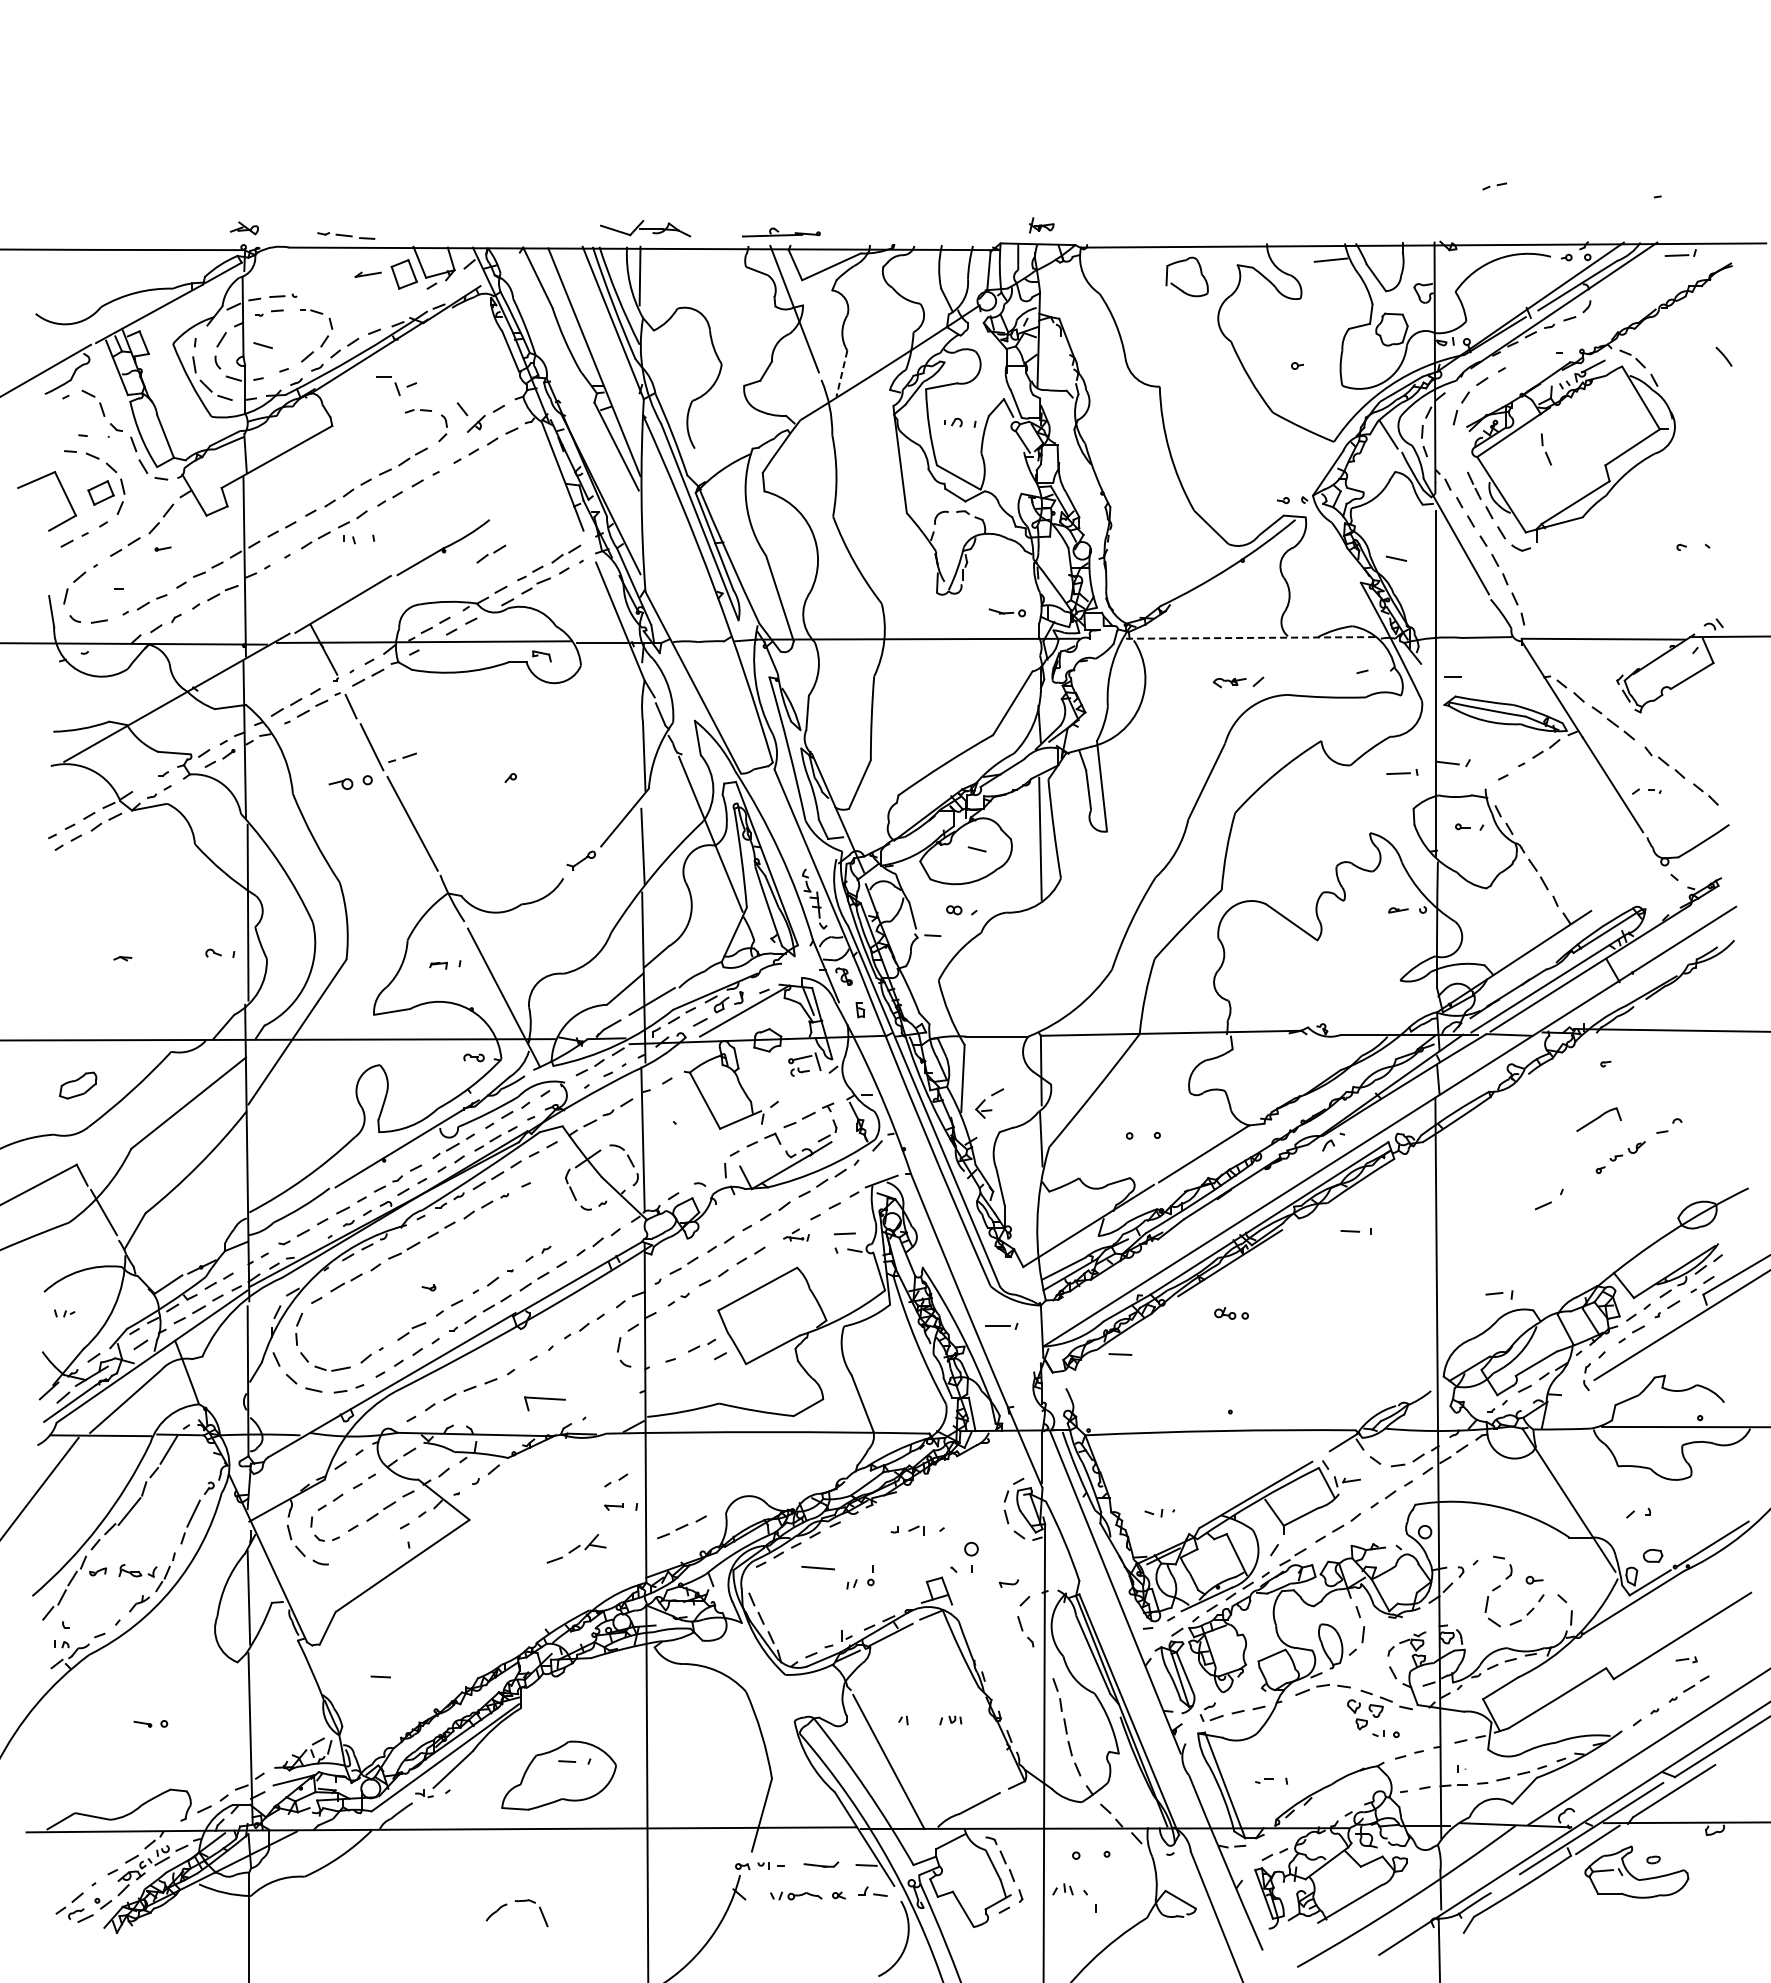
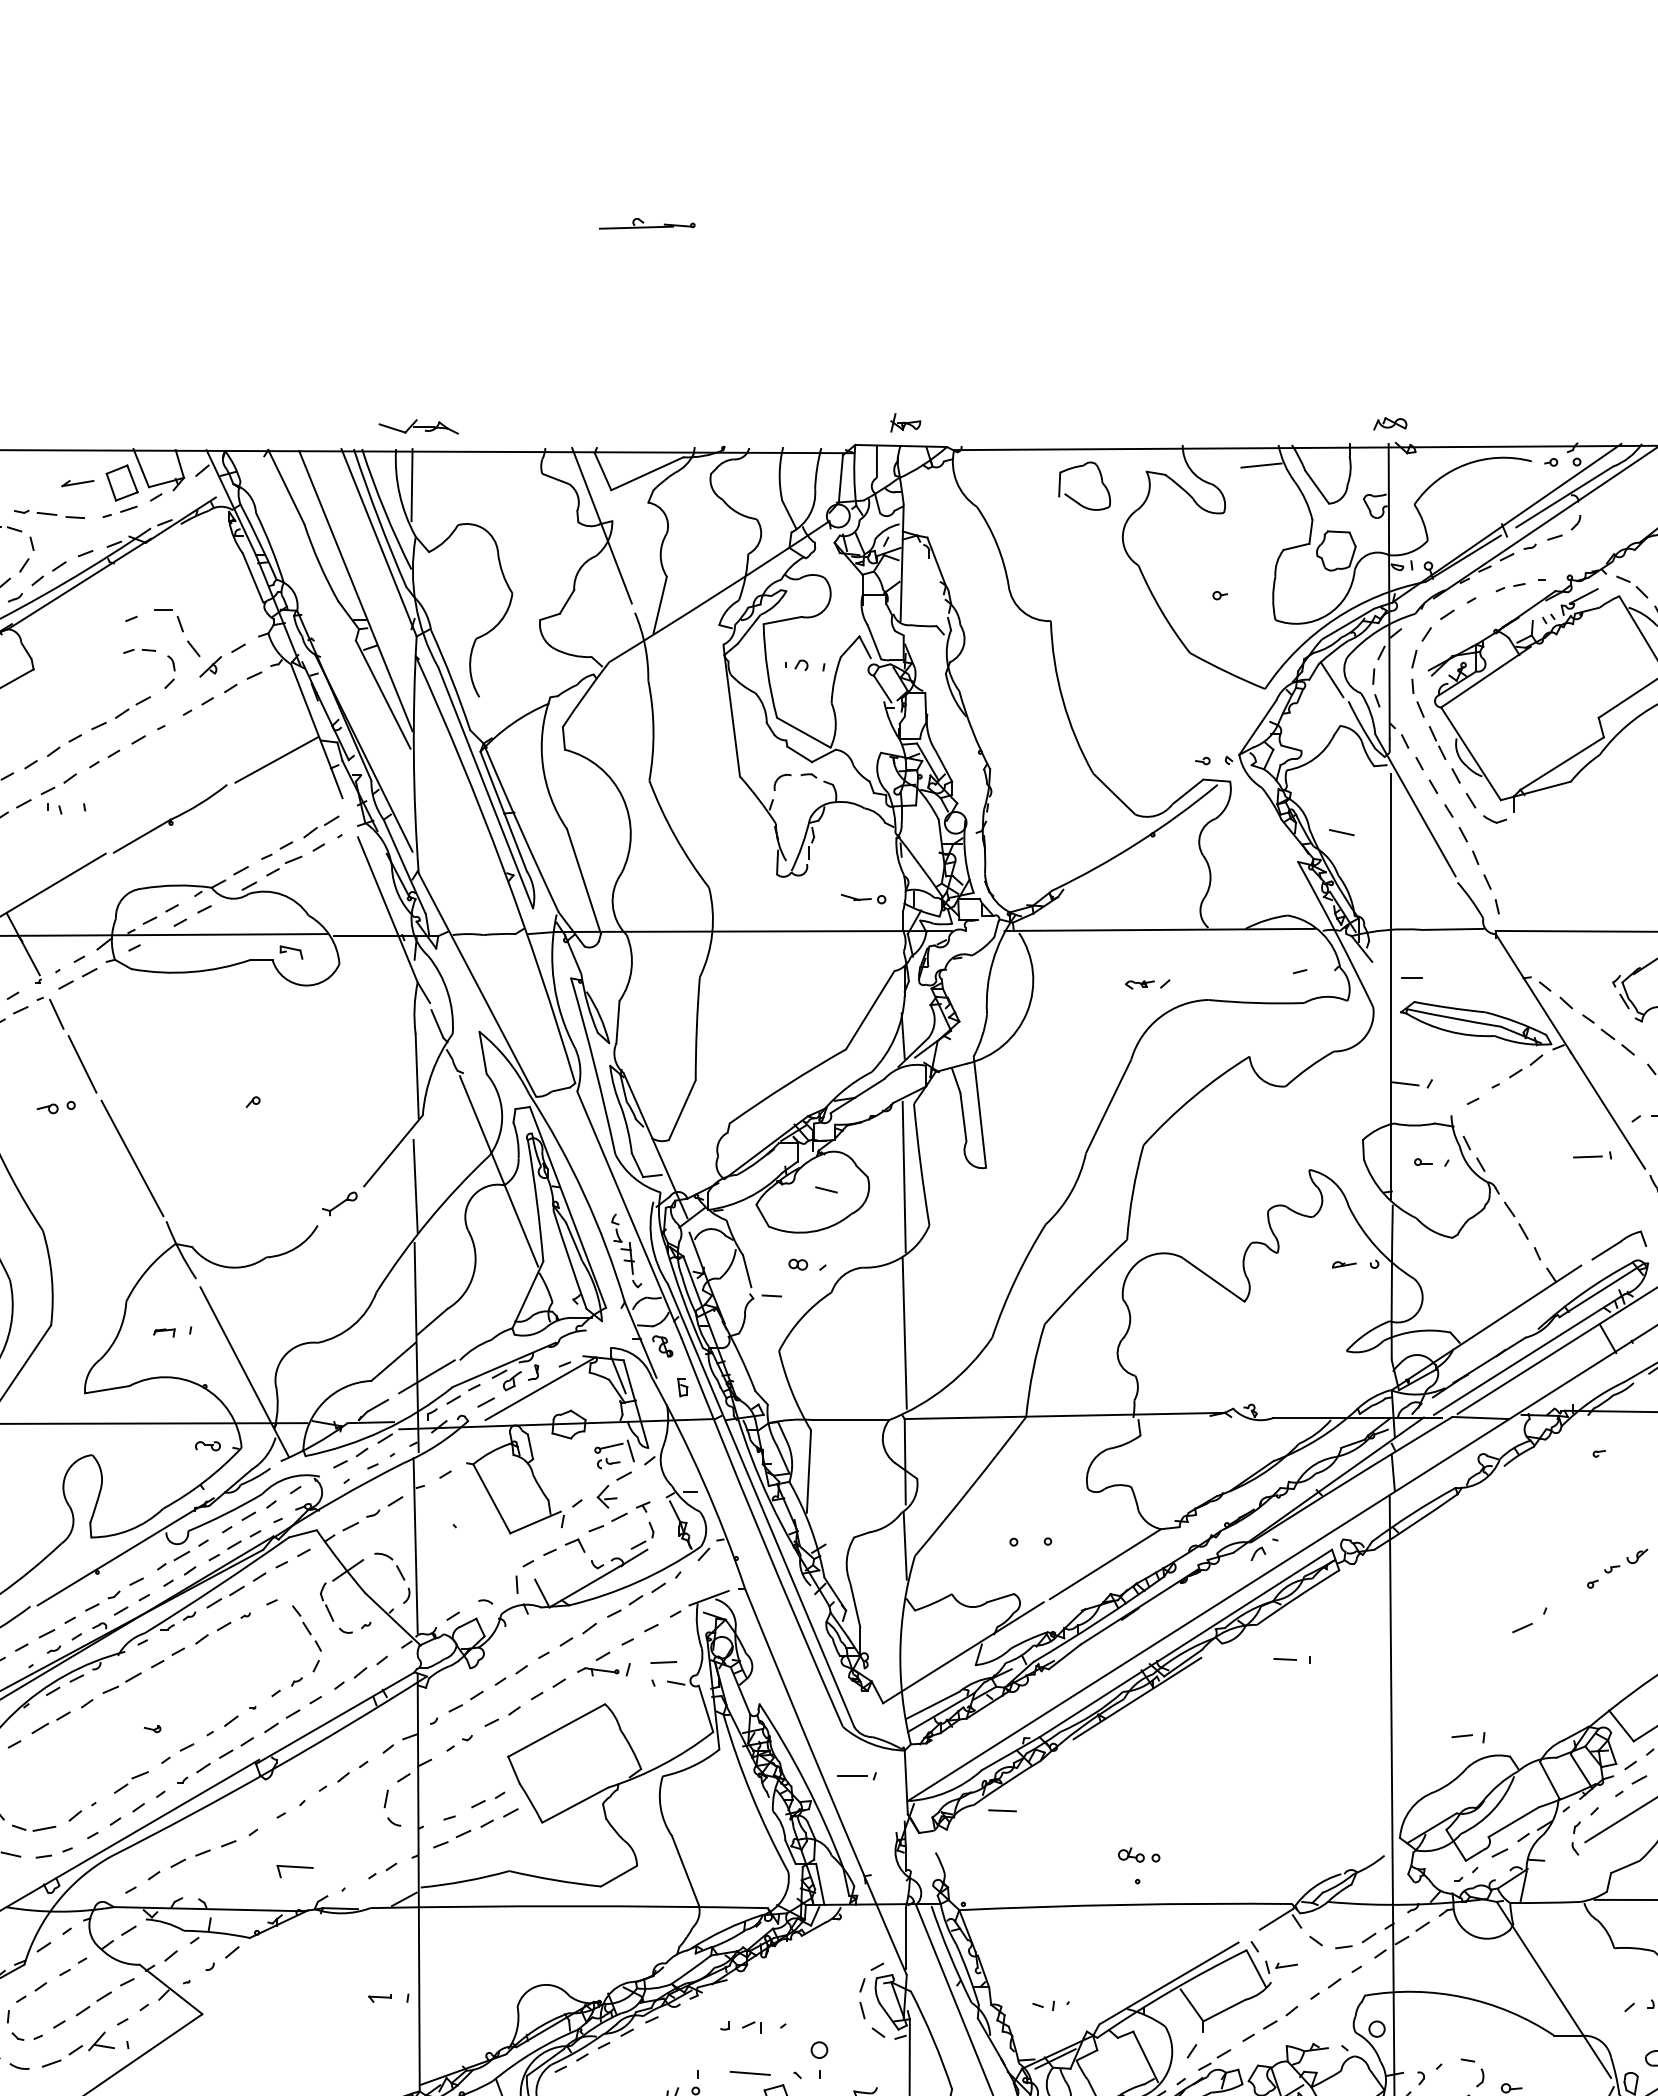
part: (1494, 186) -> (1510, 587), moved
part: (1435, 225) -> (1389, 422), added
part: (645, 228) -> (418, 426), size x0.71
part: (781, 232) -> (647, 223), moved
part: (346, 235) -> (49, 513), moved
line: (841, 373) -> (659, 604), dashed -> solid
part: (394, 383) -> (176, 617), moved
part: (1545, 449) -> (1416, 698), moved
line: (529, 499) -> (276, 759), added
part: (491, 553) -> (229, 826), removed
line: (1248, 637) -> (1159, 929), dashed -> solid
part: (1238, 681) -> (1147, 983), size x0.71
part: (402, 757) -> (119, 511), moved
part: (1402, 772) -> (1592, 1155), moved
part: (350, 781) -> (56, 1106), size x0.71
line: (1040, 966) -> (904, 1333), added
part: (989, 1103) -> (614, 1489), moved
part: (1598, 1119) -> (1618, 1245), moved
part: (554, 1214) -> (306, 1638), added
part: (796, 1234) -> (604, 1663), size x1.67
part: (1231, 1313) -> (1139, 1855), moved
part: (544, 1403) -> (294, 1871), size x0.71
part: (616, 1480) -> (383, 1871), moved
part: (681, 1527) -> (462, 1834), moved
part: (576, 1548) -> (78, 2049), moved
line: (817, 1568) -> (749, 2073), moved

